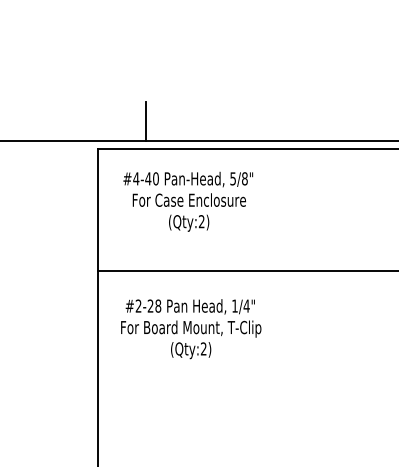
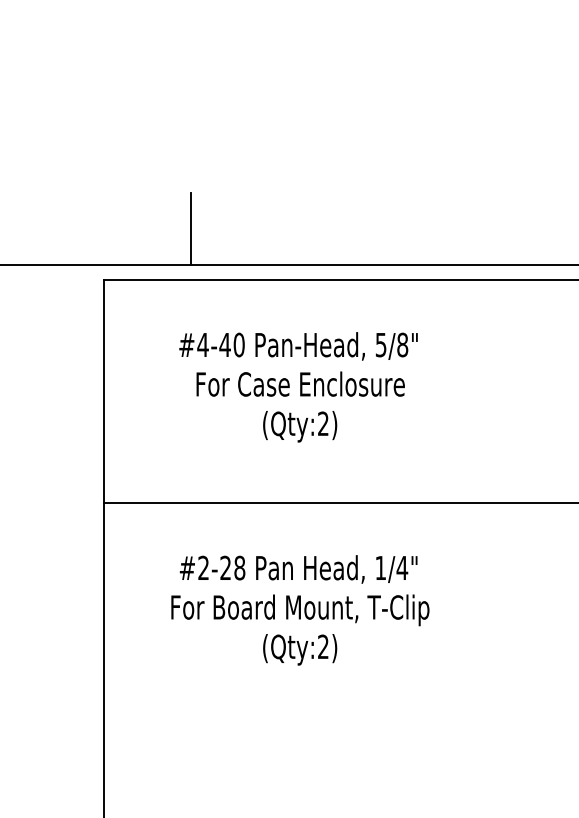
text: (188, 201) -> (299, 386), moved
text: (191, 329) -> (300, 611), moved

